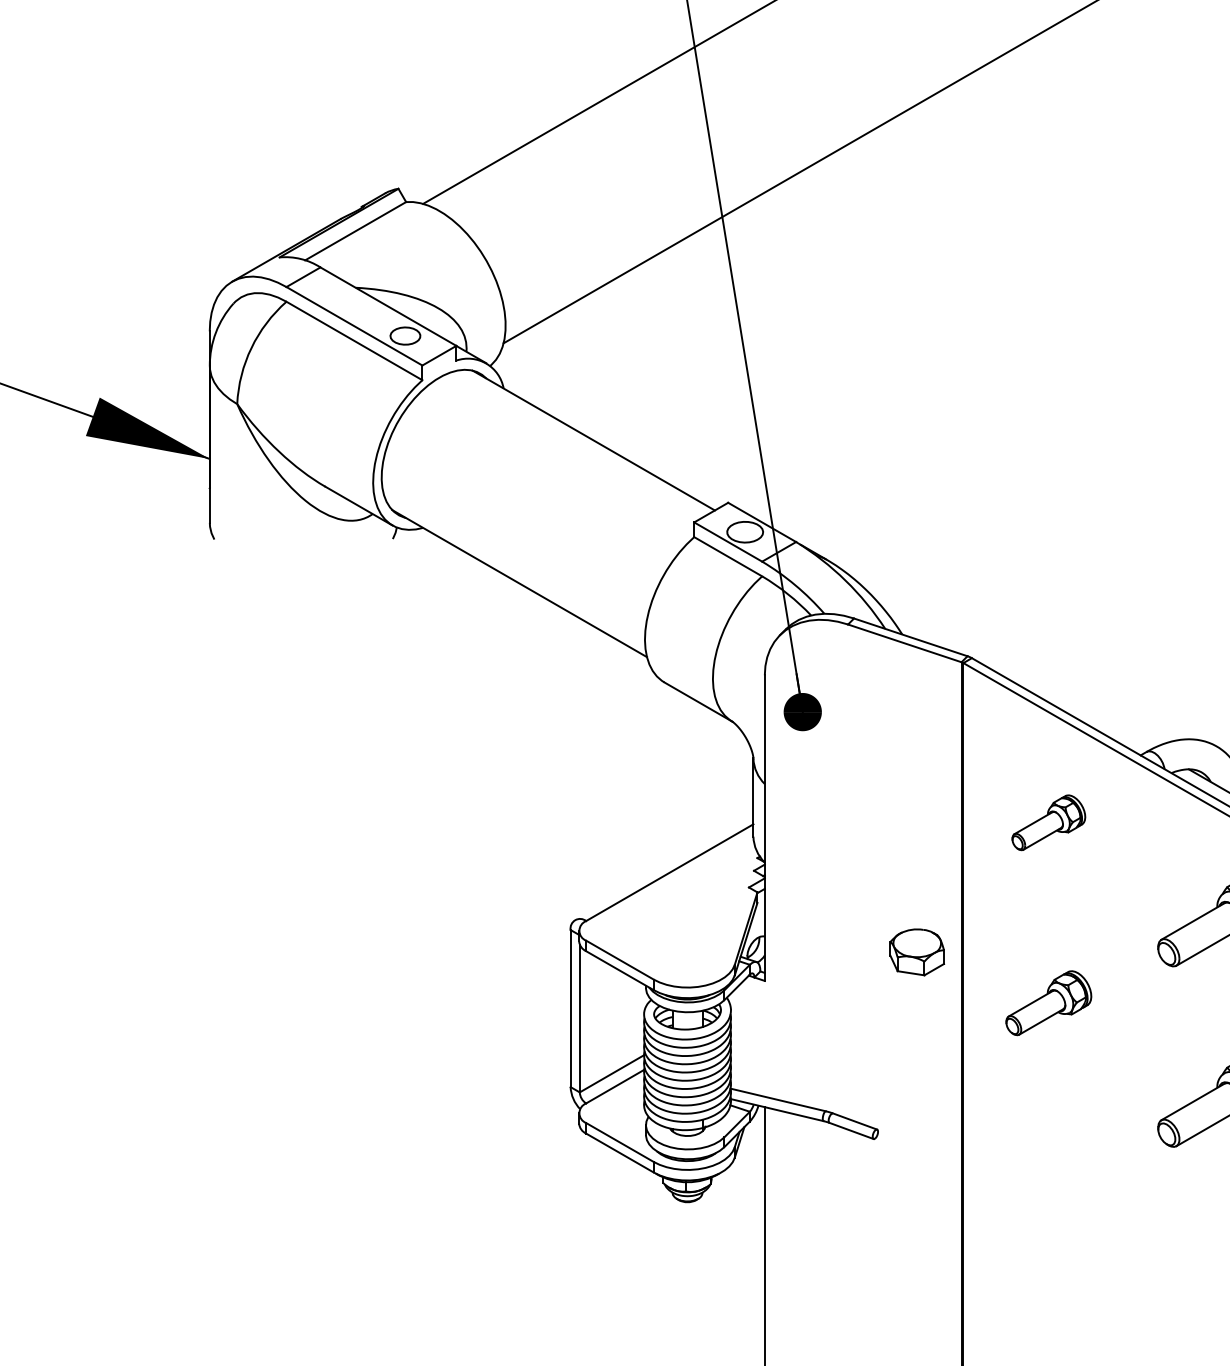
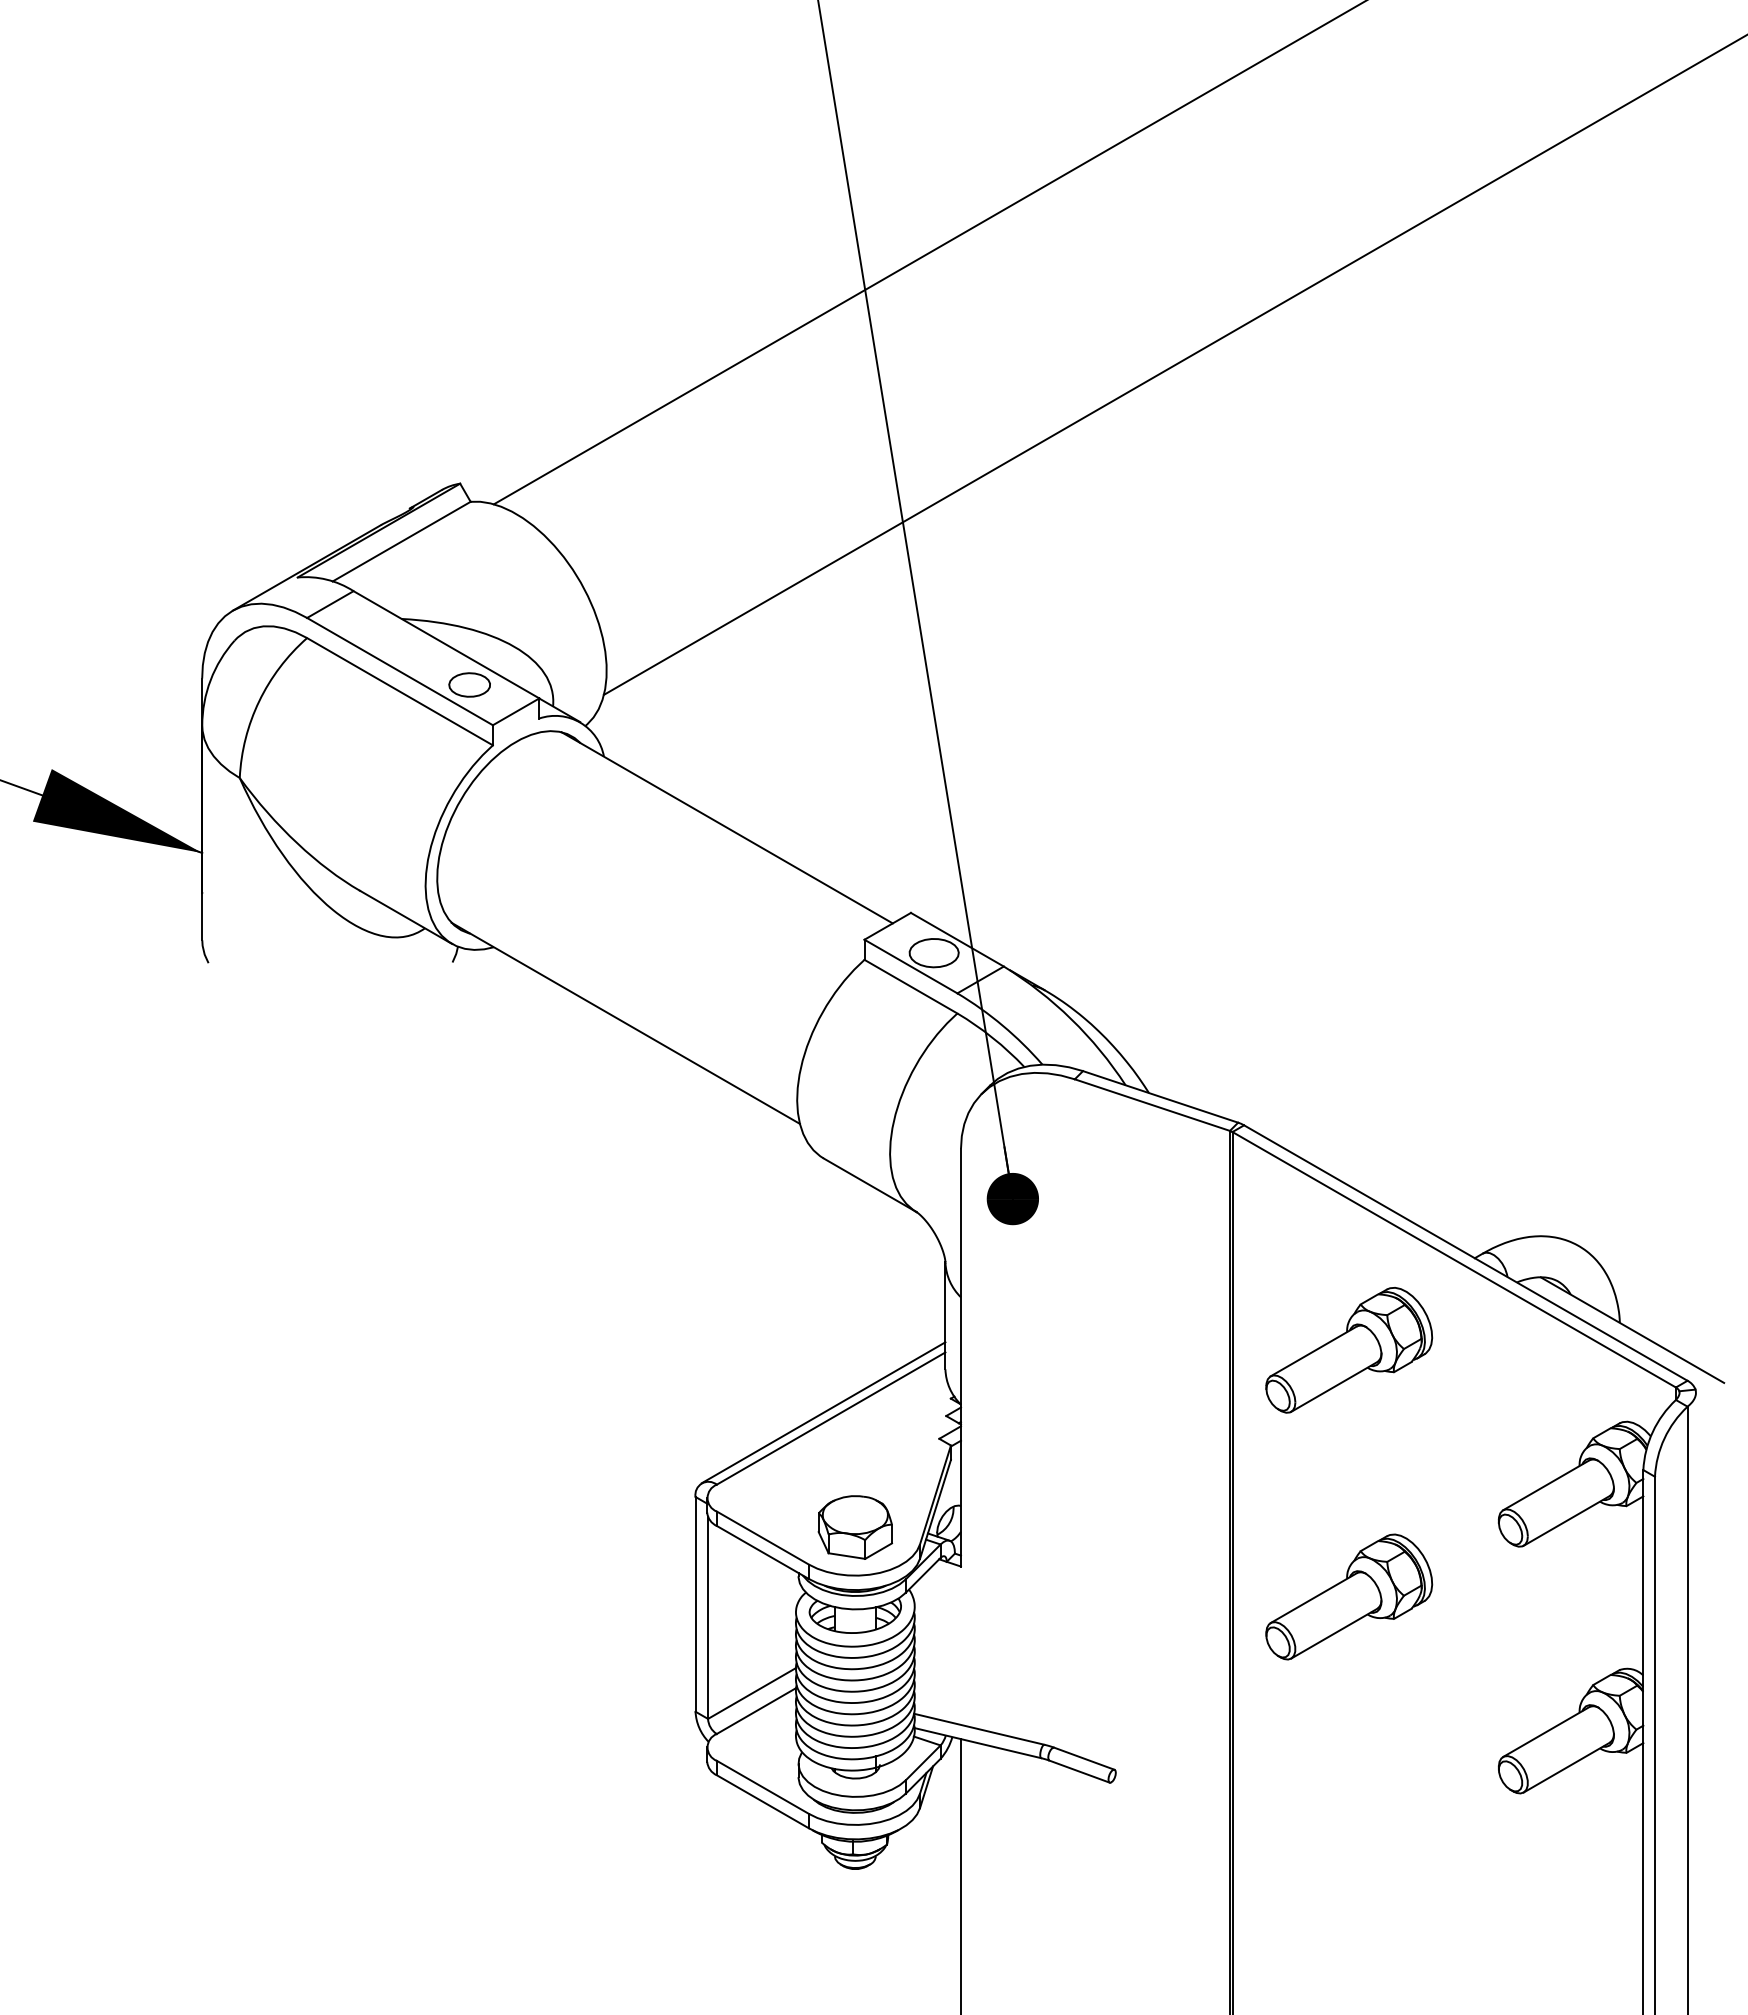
part: (1049, 822) -> (1349, 1350), size x1.67
line: (664, 868) -> (823, 1412), added
part: (917, 952) -> (855, 1527), moved
part: (1049, 1002) -> (1349, 1596), size x1.43

